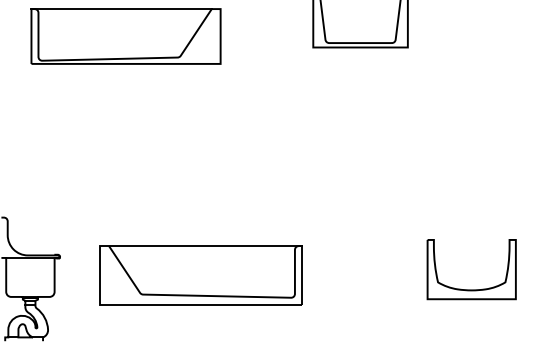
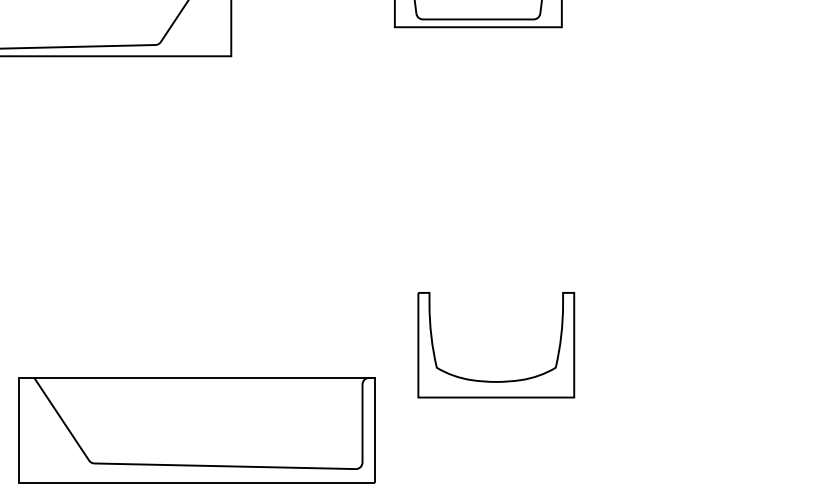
part: (471, 289) -> (495, 380), moved

